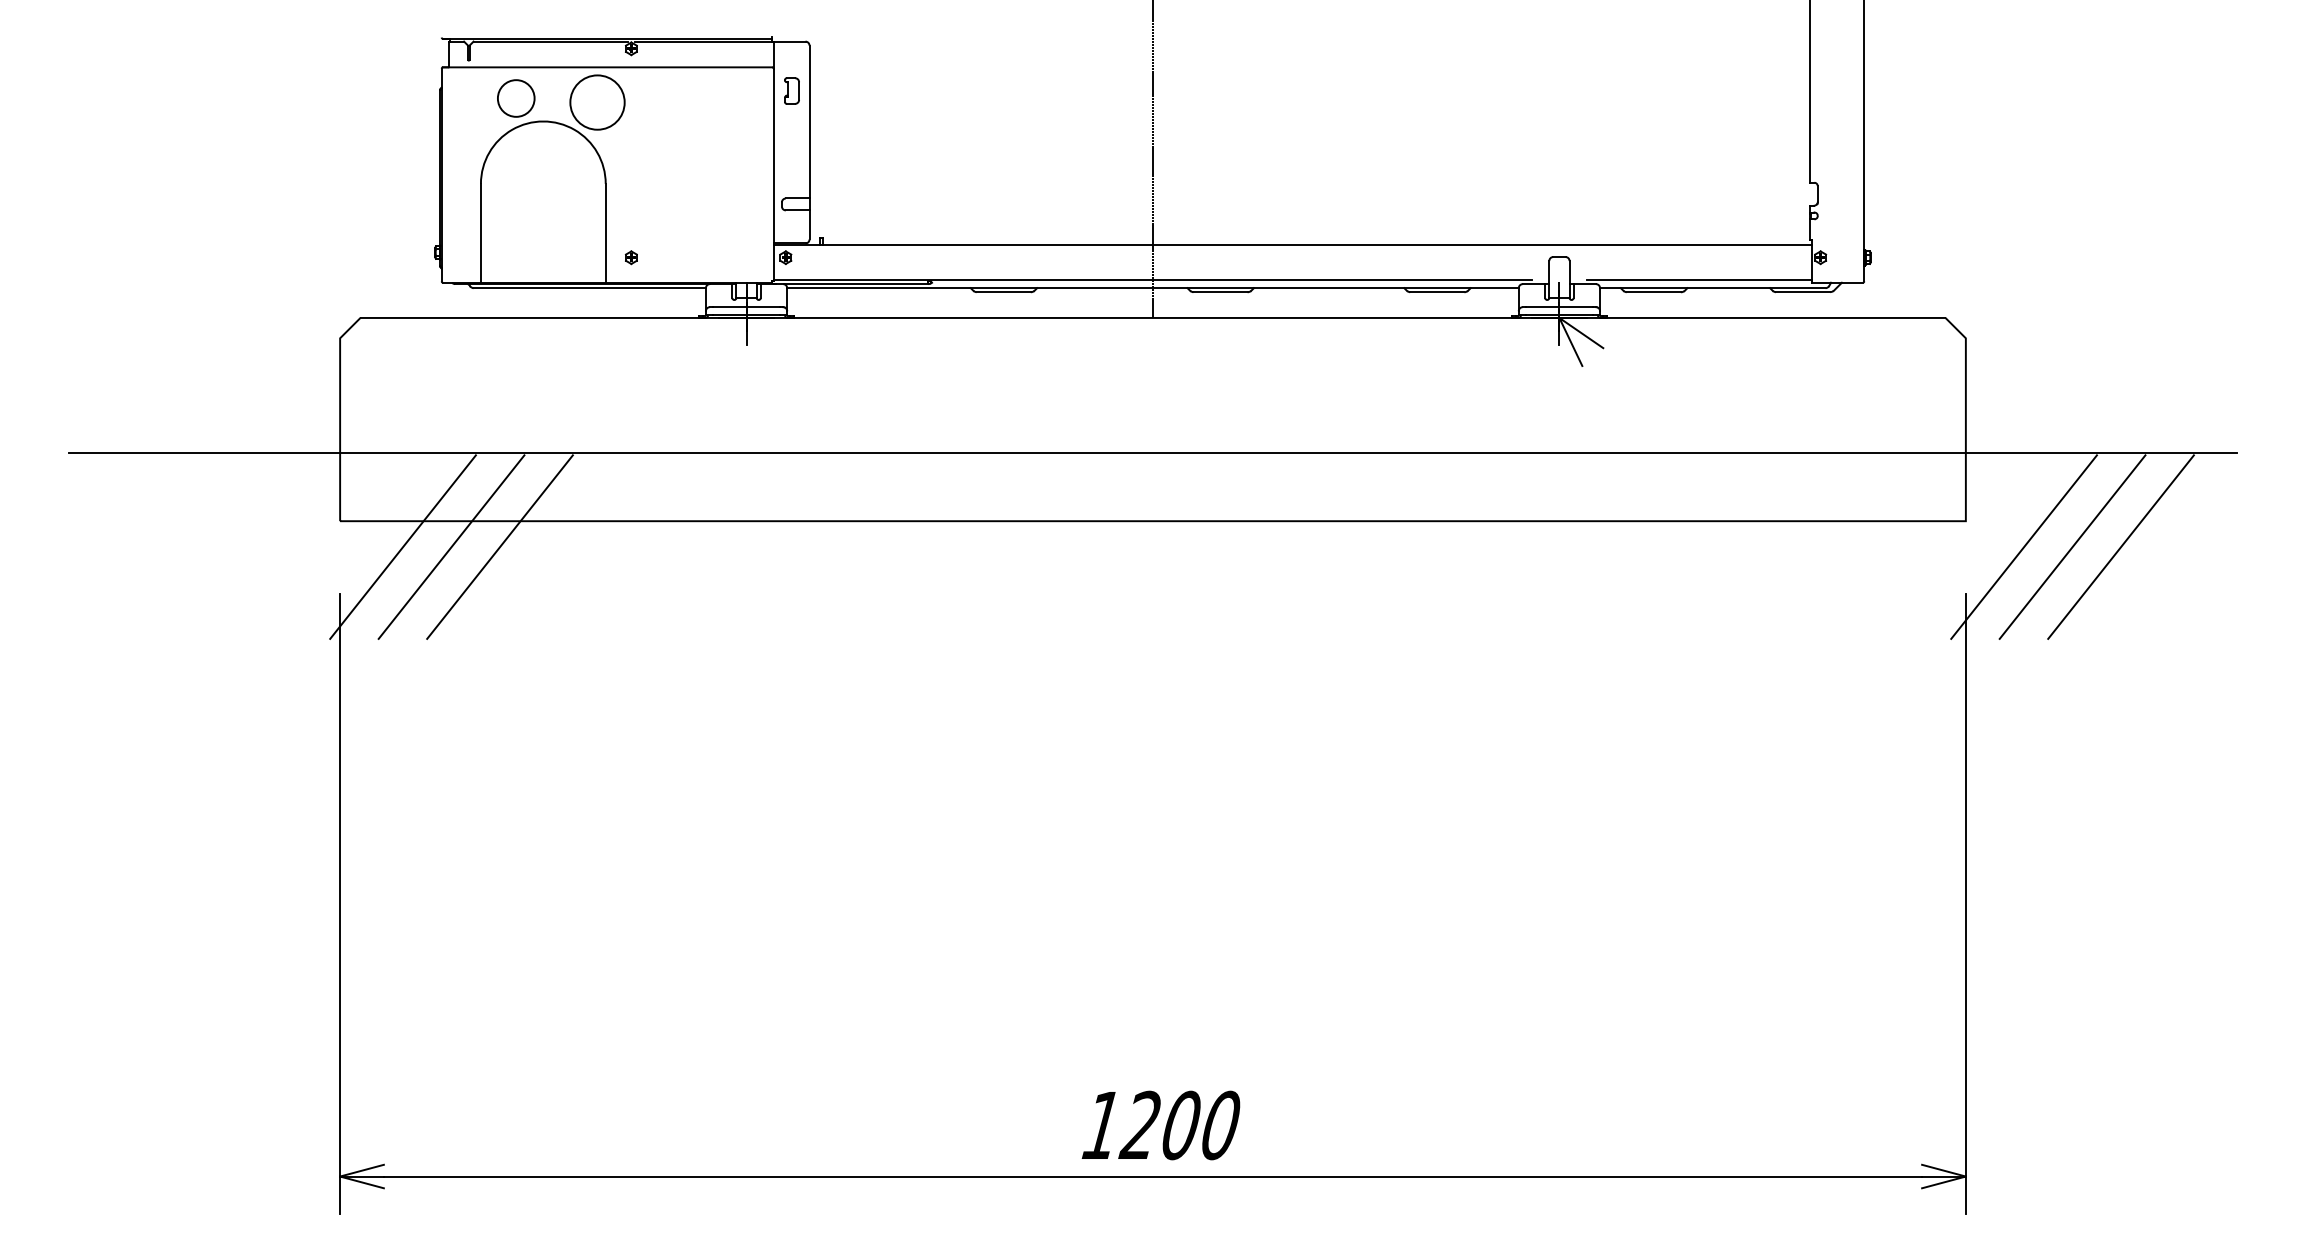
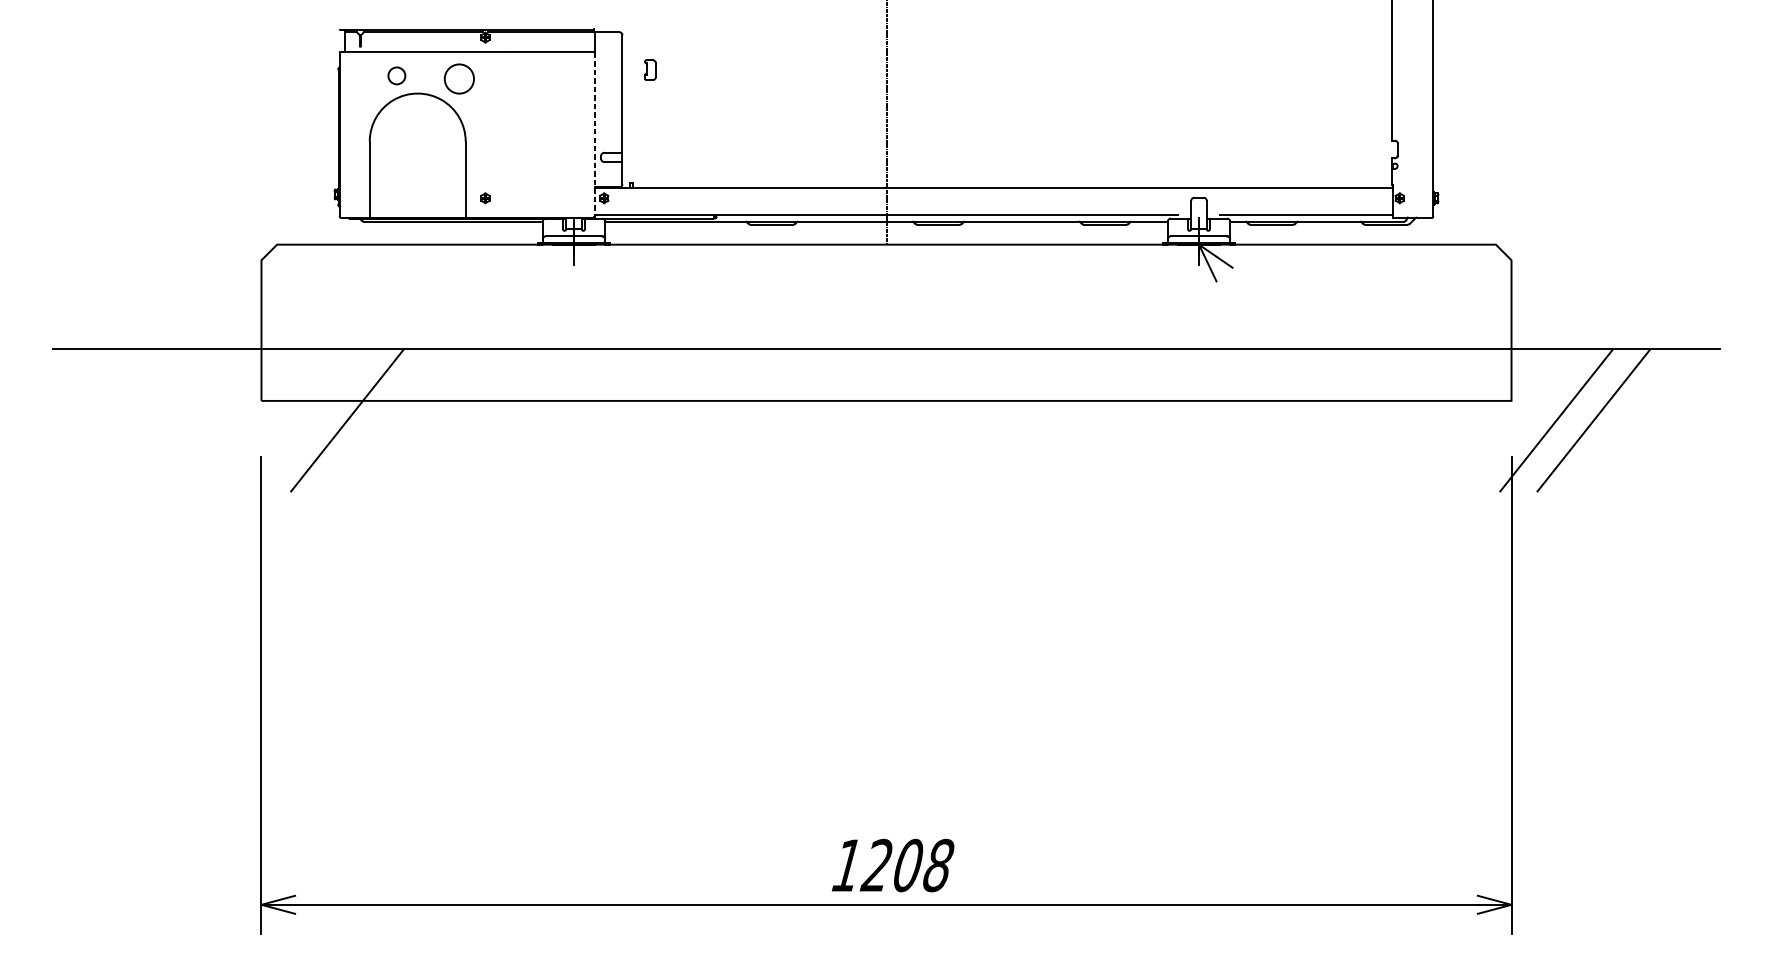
part: (791, 90) -> (650, 69), moved
circle: (515, 98) -> (396, 75), size x0.6
circle: (597, 102) -> (459, 78), size x0.7
line: (773, 175) -> (594, 135), solid -> dashed
line: (402, 546) -> (309, 420), removed
line: (499, 546) -> (384, 420), removed
line: (2120, 546) -> (1630, 420), removed
text: (1220, 1125) -> (938, 865), 1200 -> 1208

